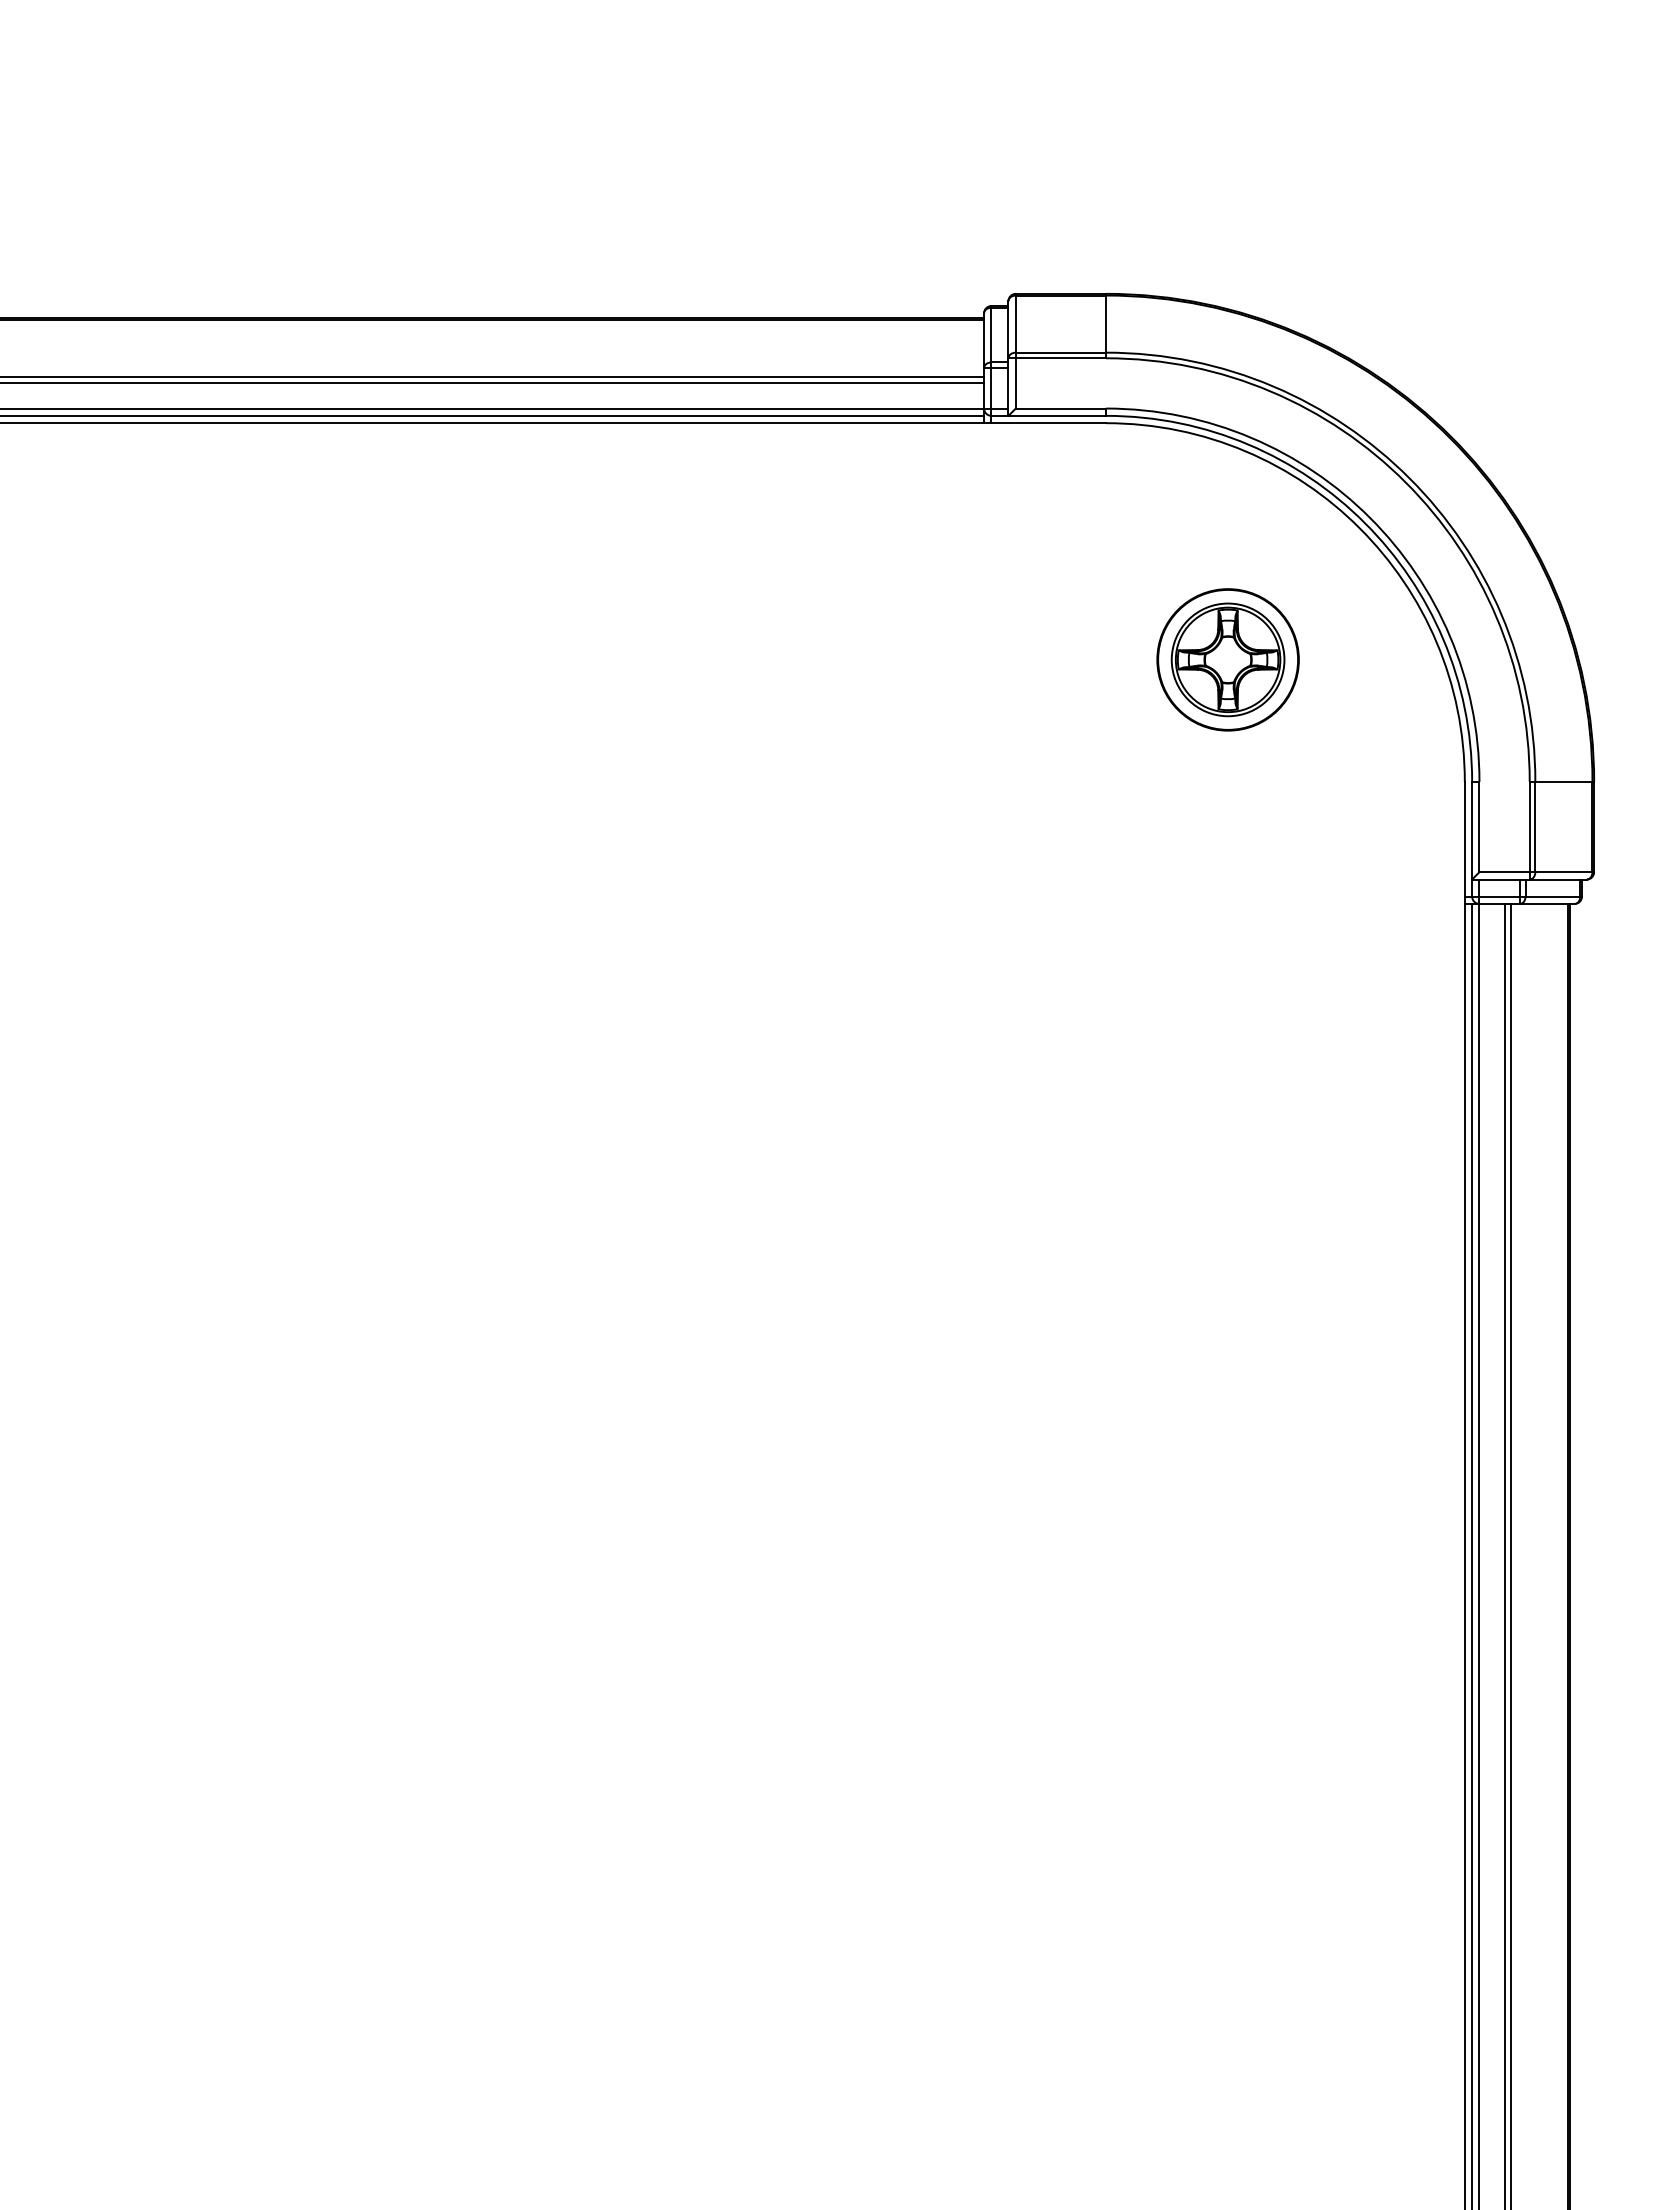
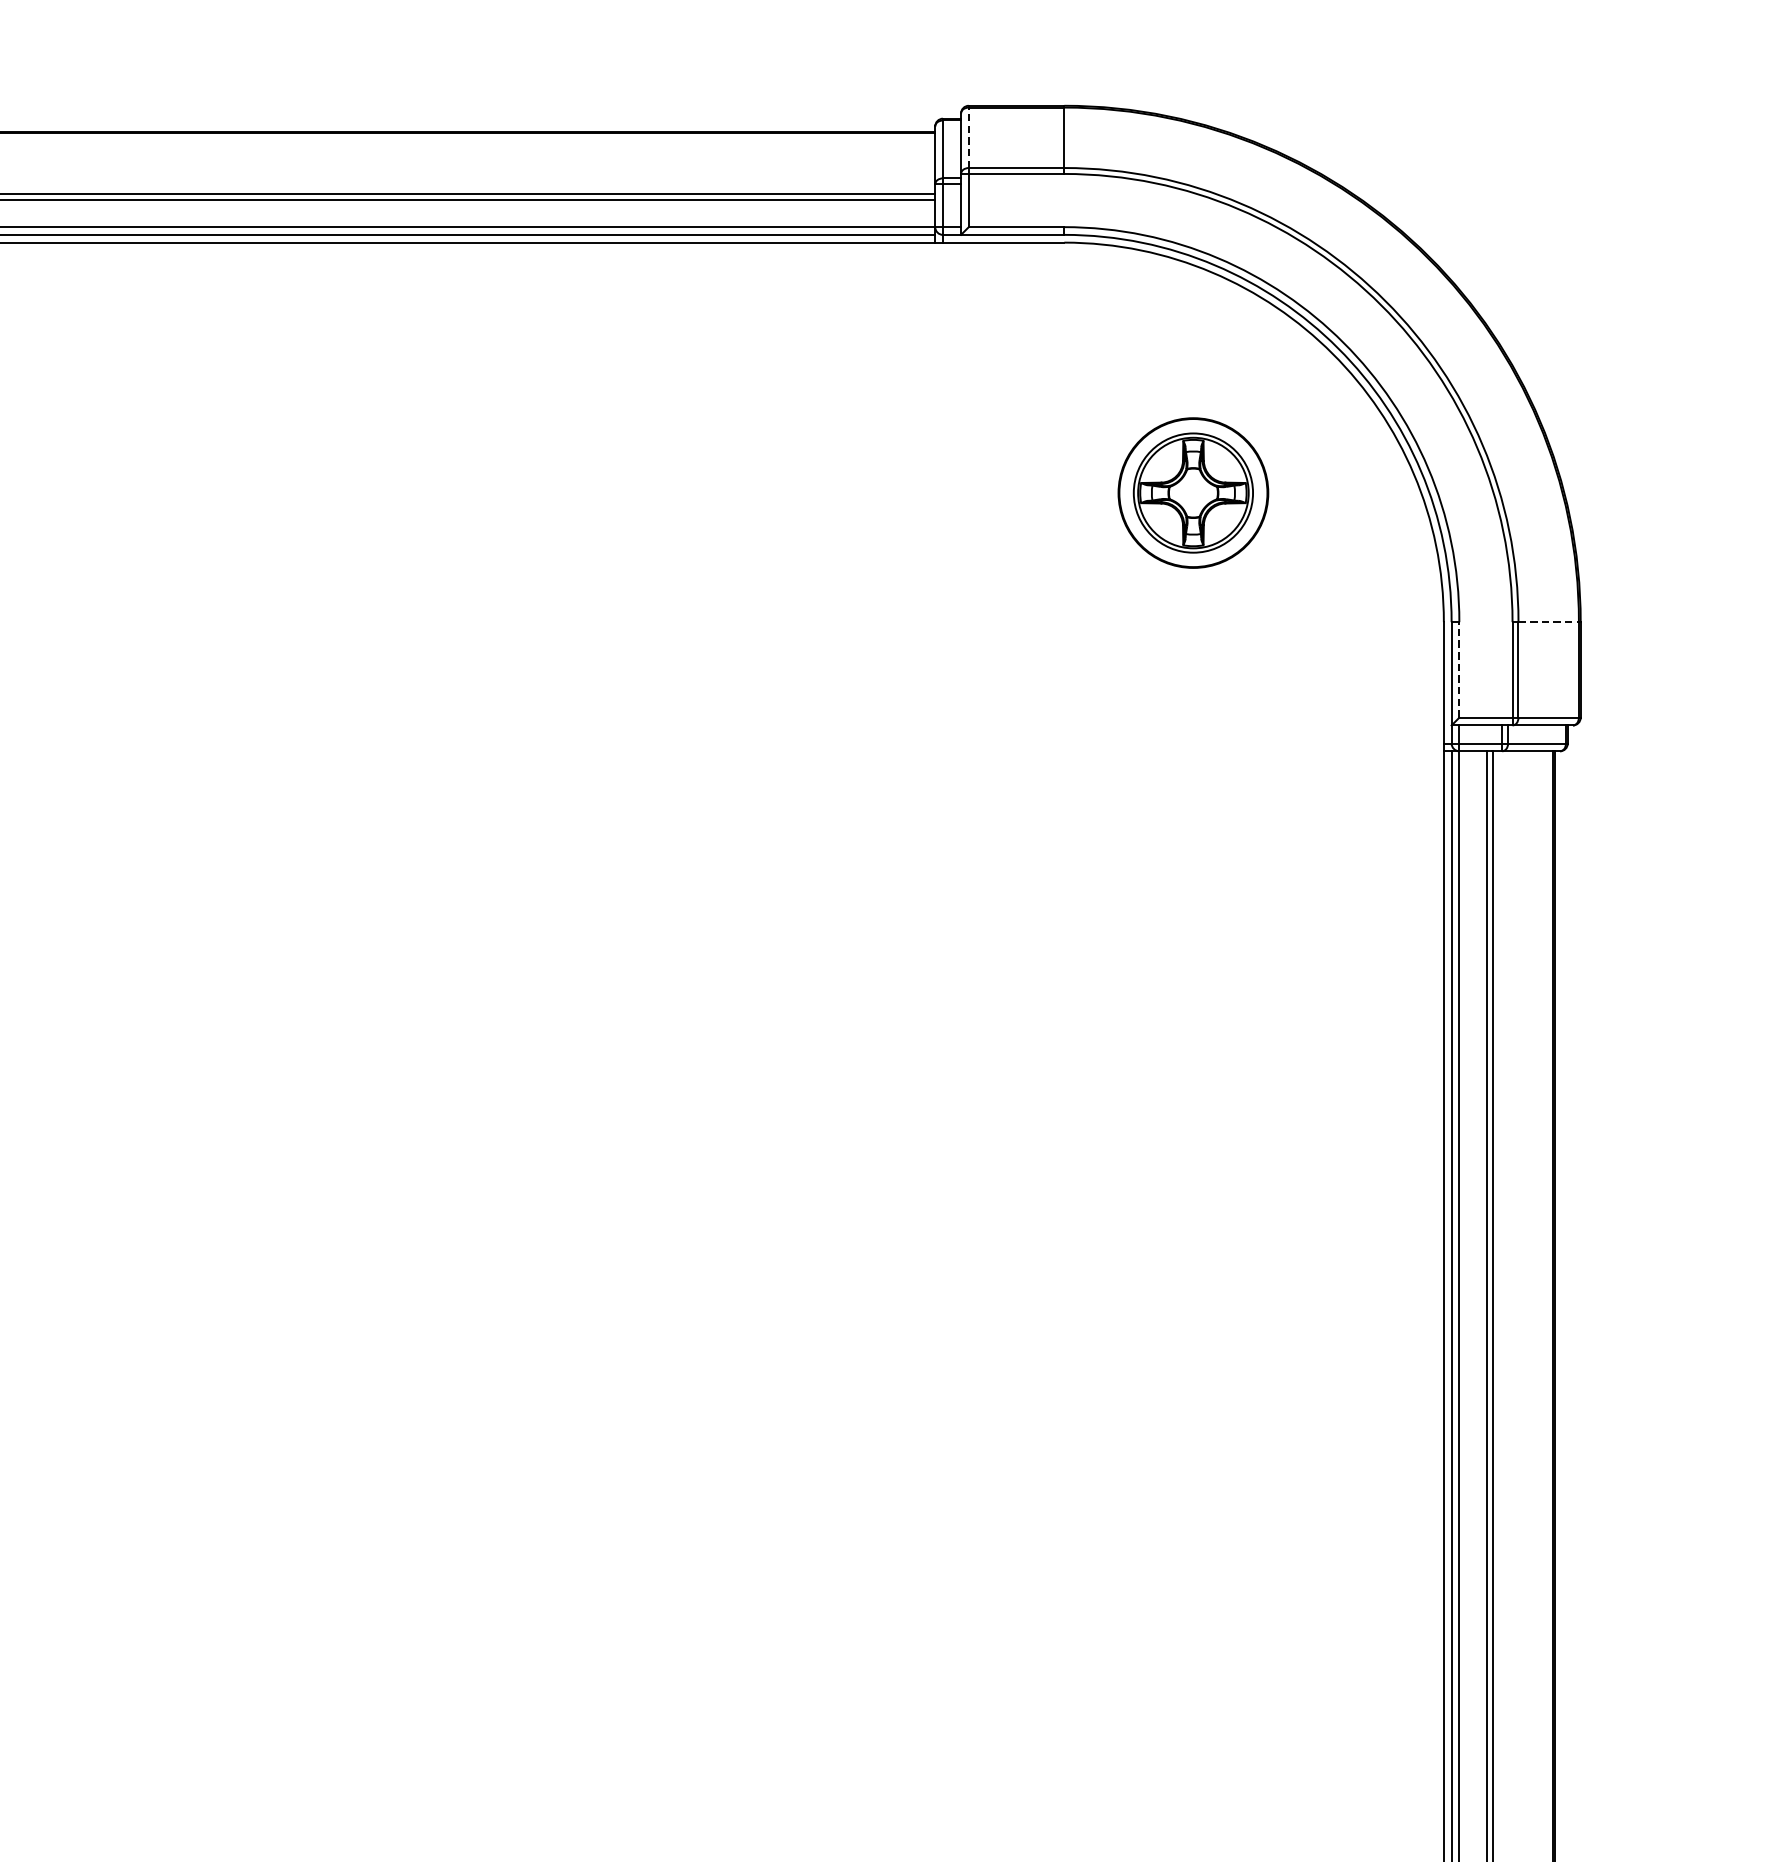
line: (1015, 324) -> (968, 138), solid -> dashed
line: (1563, 781) -> (1548, 621), solid -> dashed
line: (1479, 826) -> (1459, 669), solid -> dashed

